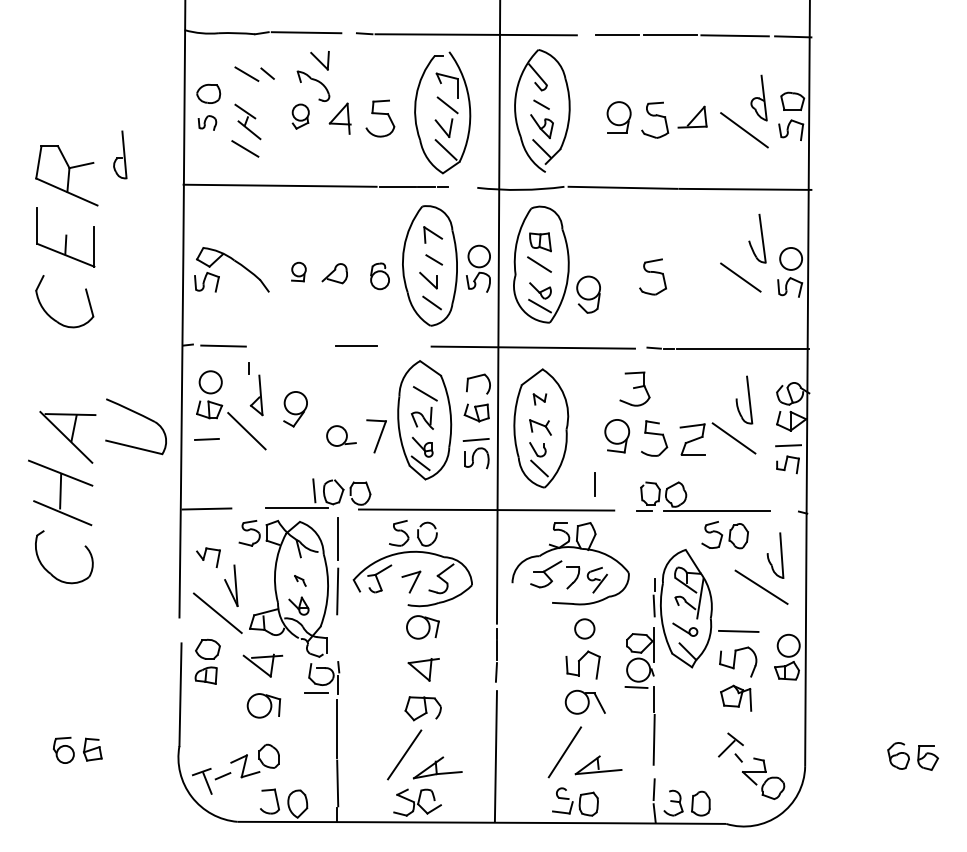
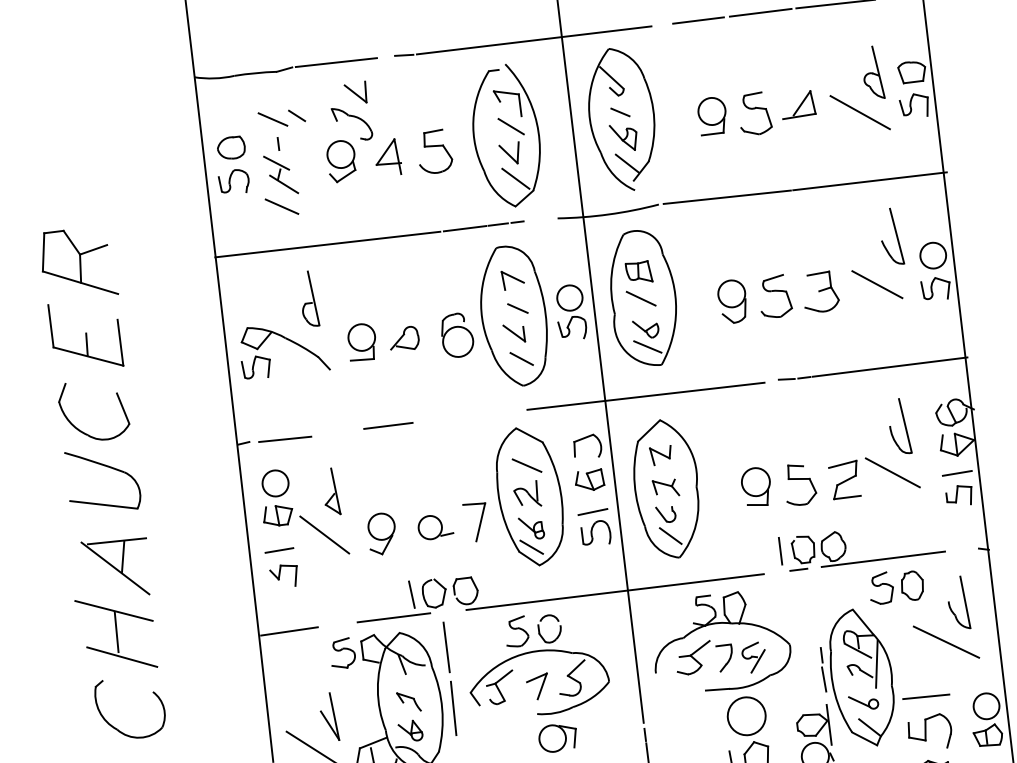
part: (300, 116) -> (341, 160), size x1.43
part: (207, 122) -> (234, 181), size x1.43
part: (120, 154) -> (308, 298), moved
part: (298, 271) -> (361, 341), size x1.67
part: (379, 276) -> (456, 335), size x1.43
part: (588, 294) -> (732, 301), moved
line: (356, 345) -> (388, 425), moved
line: (248, 368) -> (277, 144), moved
part: (634, 388) -> (819, 291), moved
part: (539, 399) -> (660, 455), size x1.43
part: (295, 409) -> (382, 534), moved
part: (141, 416) -> (107, 467), moved
line: (594, 484) -> (780, 550), moved
part: (208, 557) -> (284, 575), moved
part: (300, 580) -> (408, 701), size x1.67
circle: (584, 628) -> (746, 715), size x1.67

